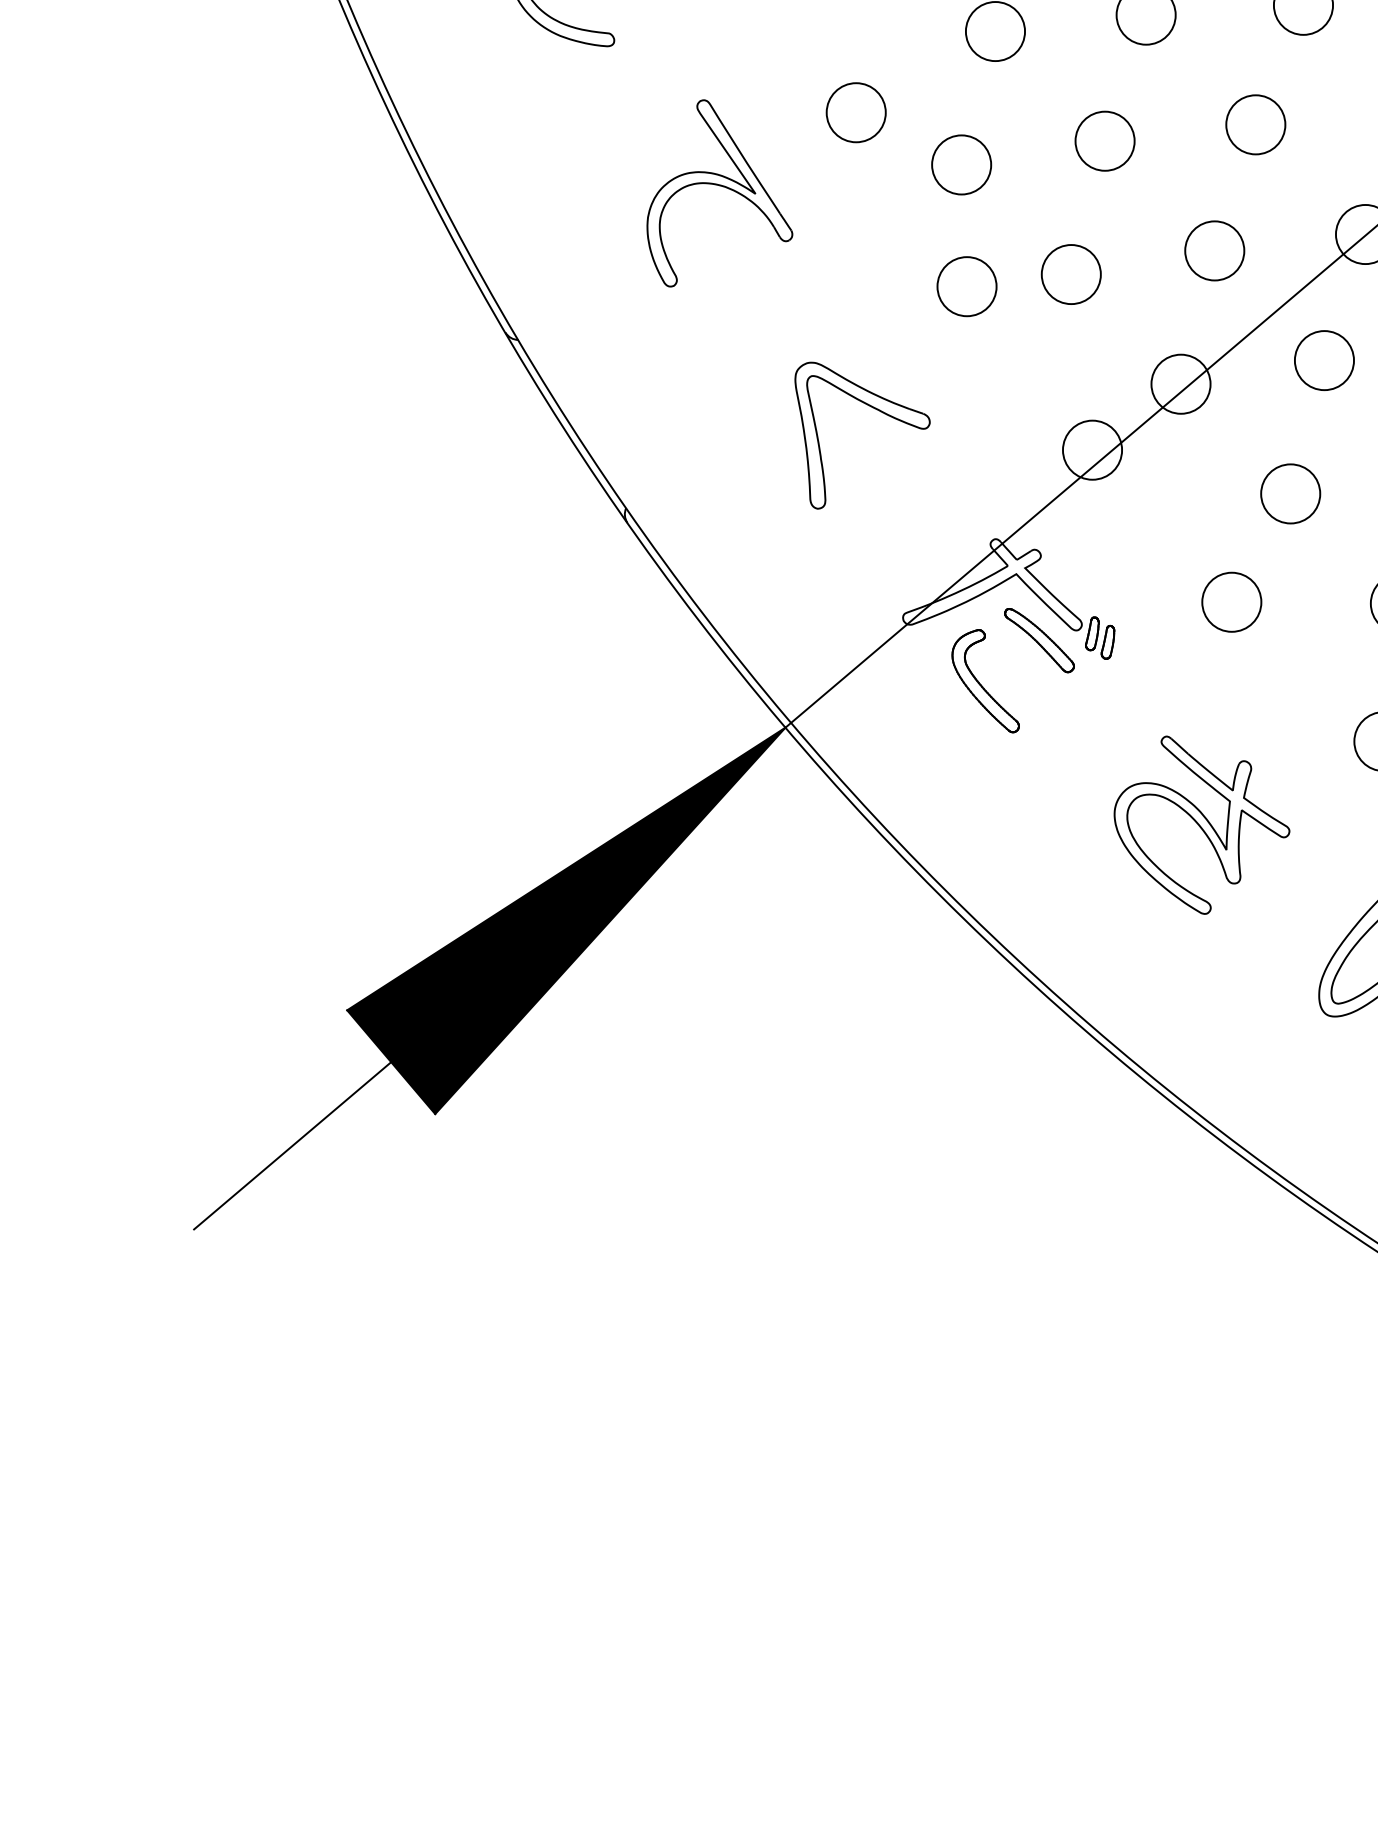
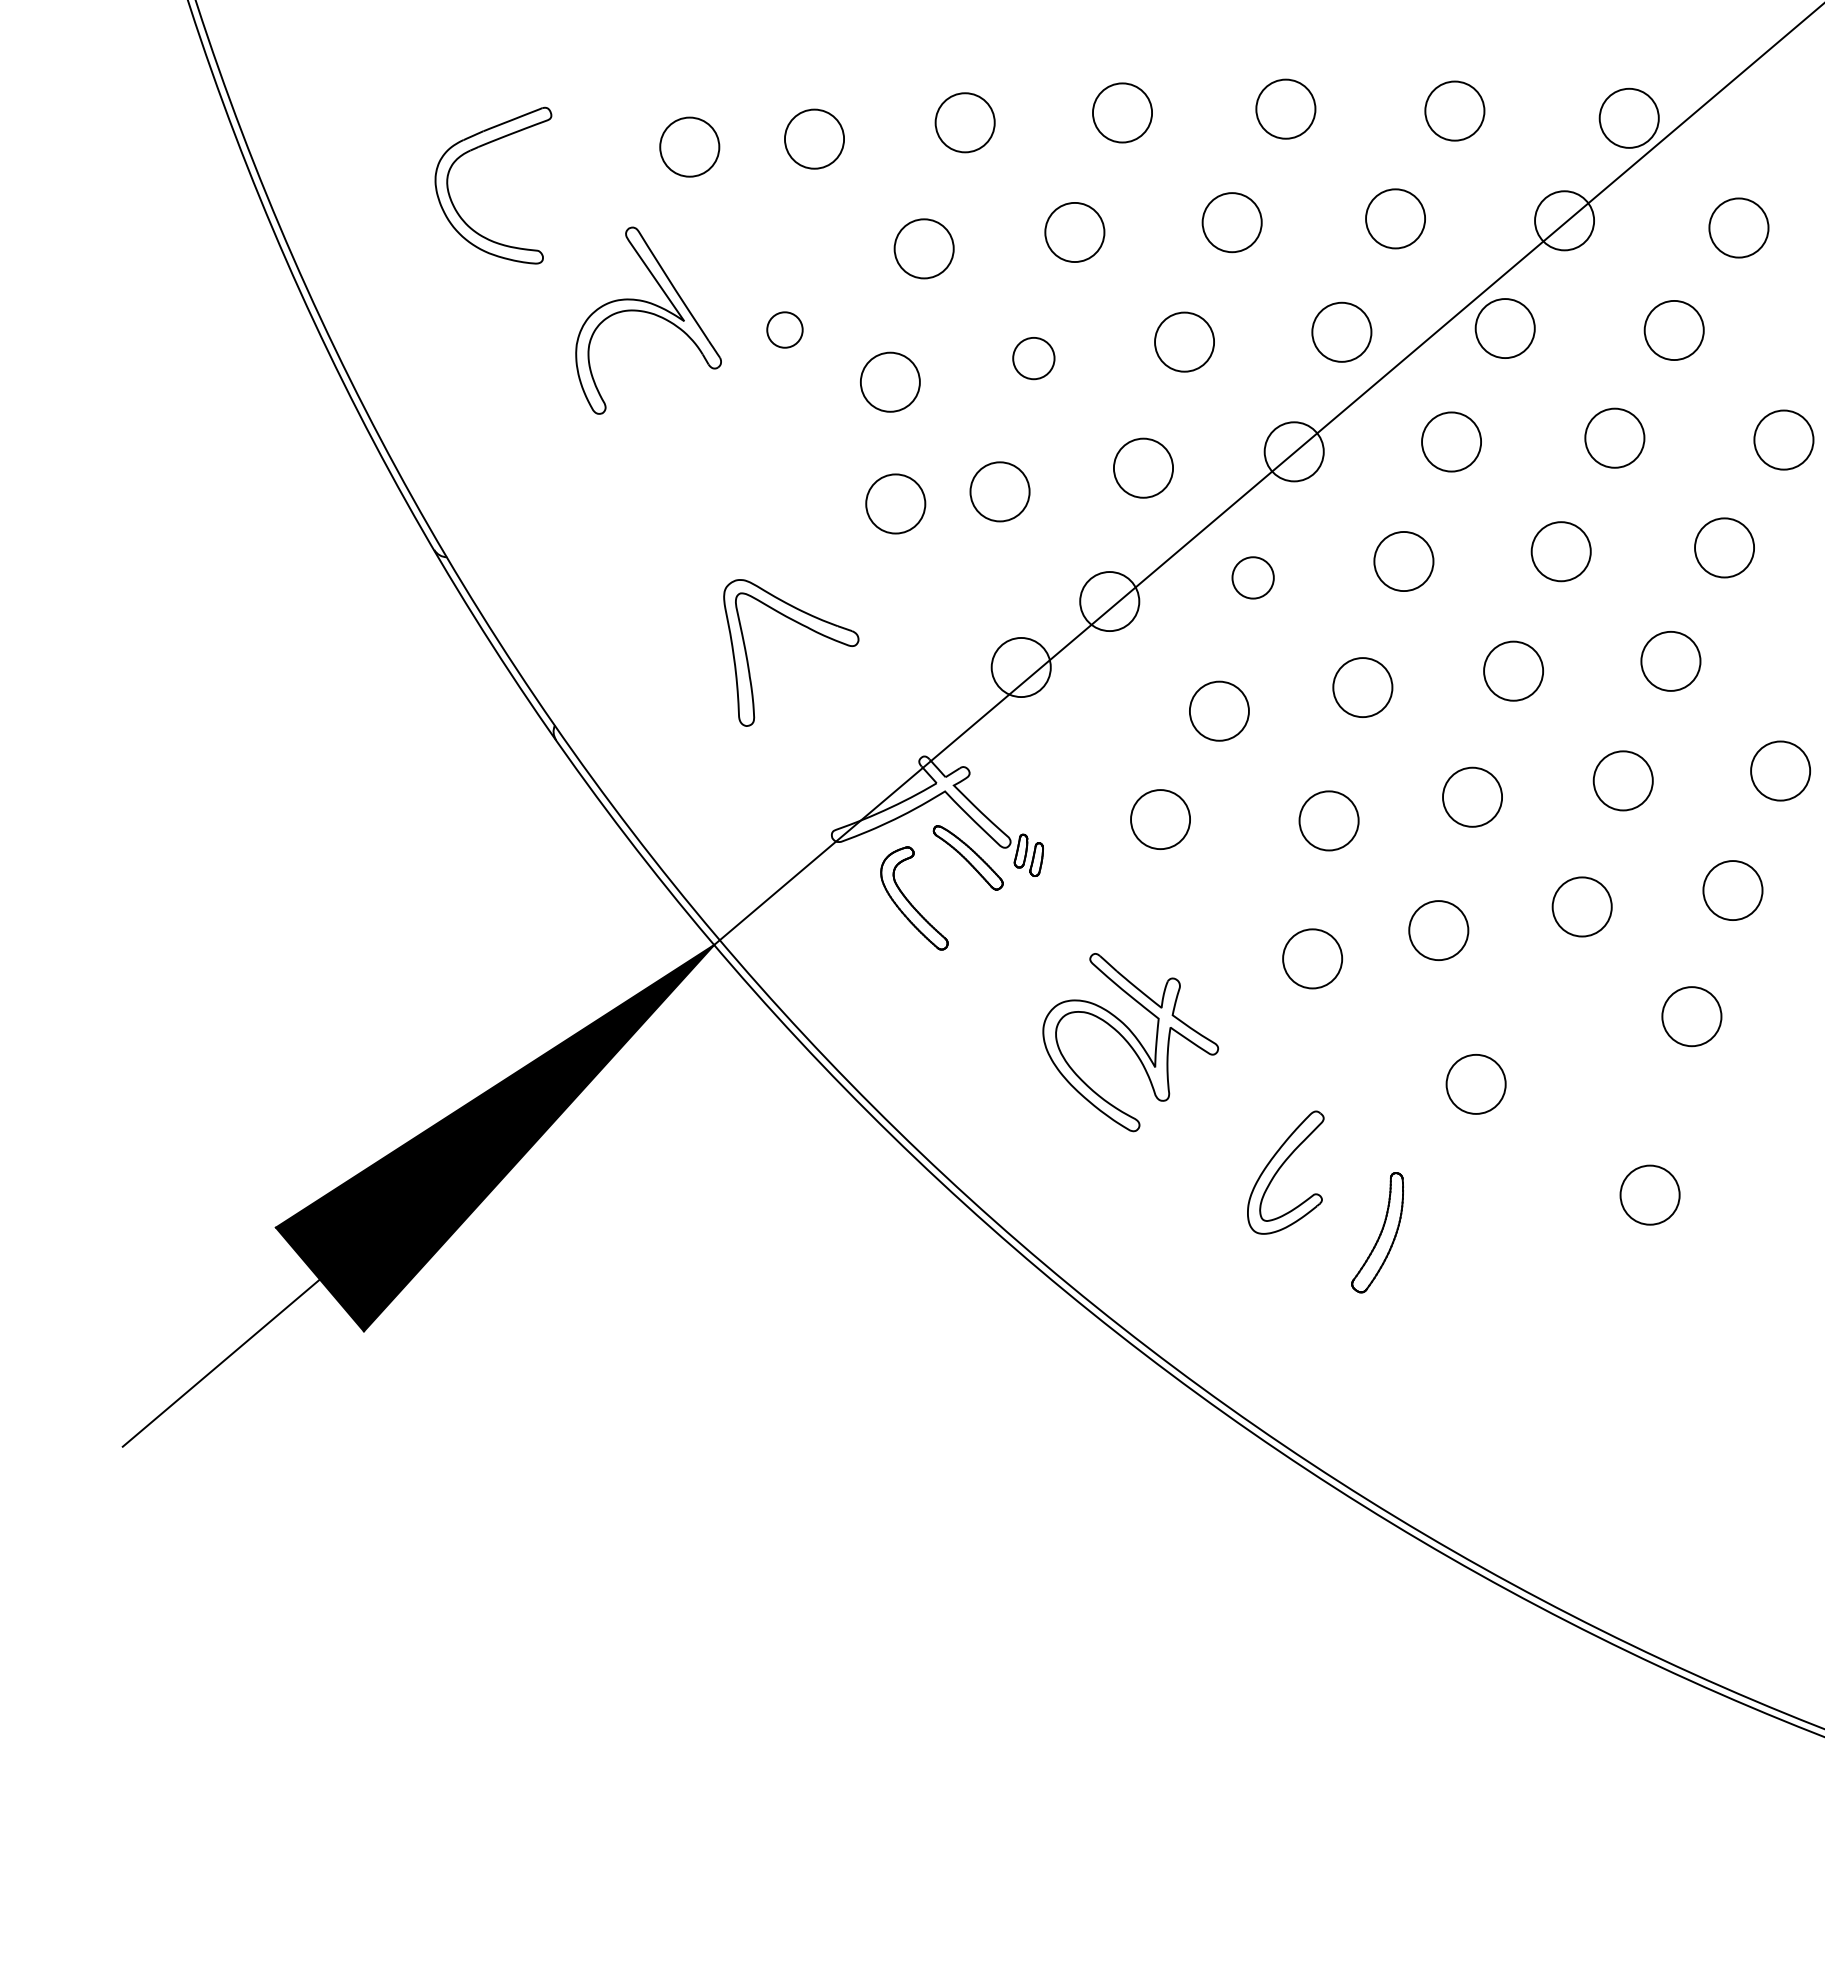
circle: (855, 112) -> (784, 329), size x0.6
circle: (1104, 141) -> (1033, 358), size x0.7
part: (721, 187) -> (650, 314), moved
circle: (1323, 360) -> (1252, 577), size x0.7

